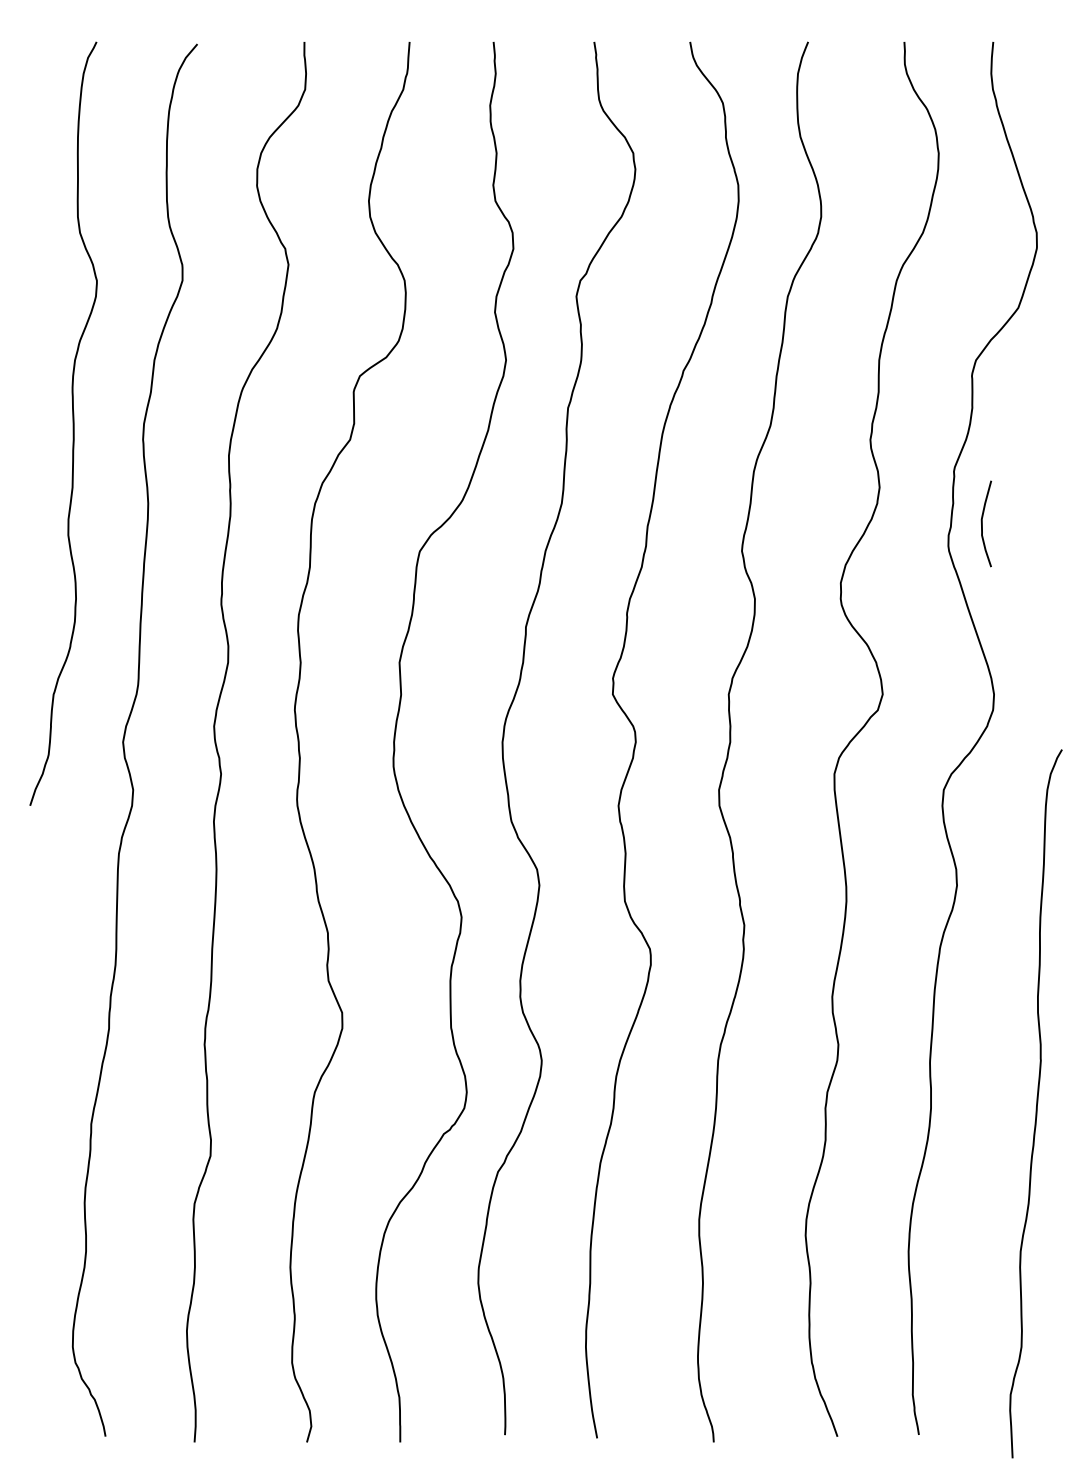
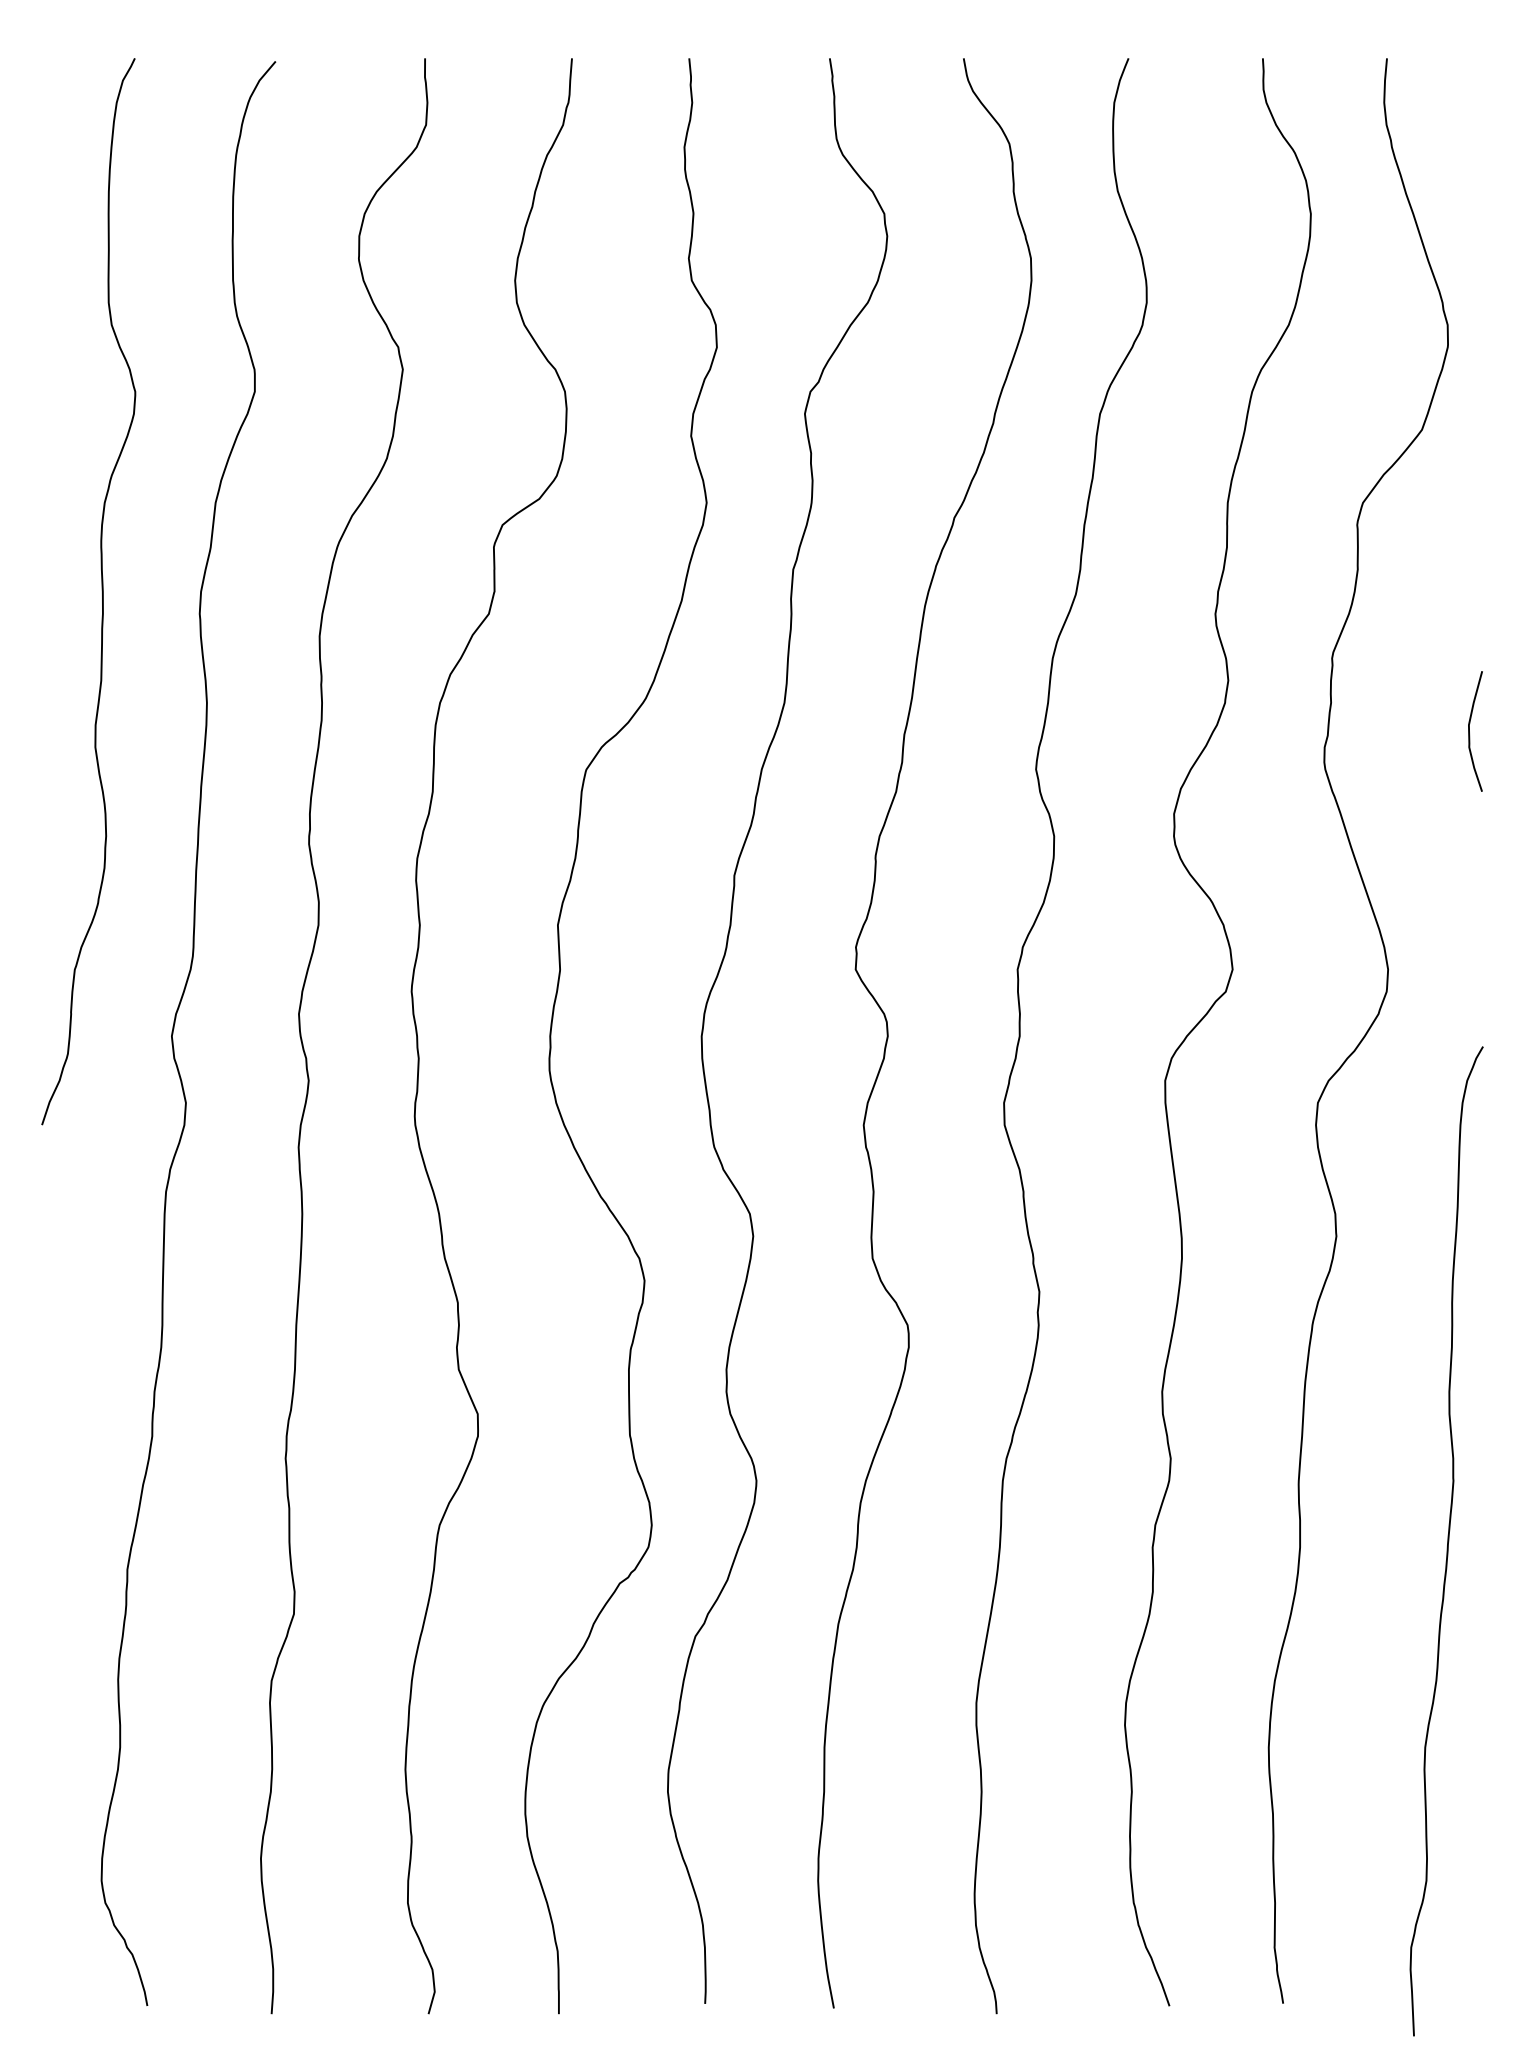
curve: (982, 523) -> (1469, 731), moved

